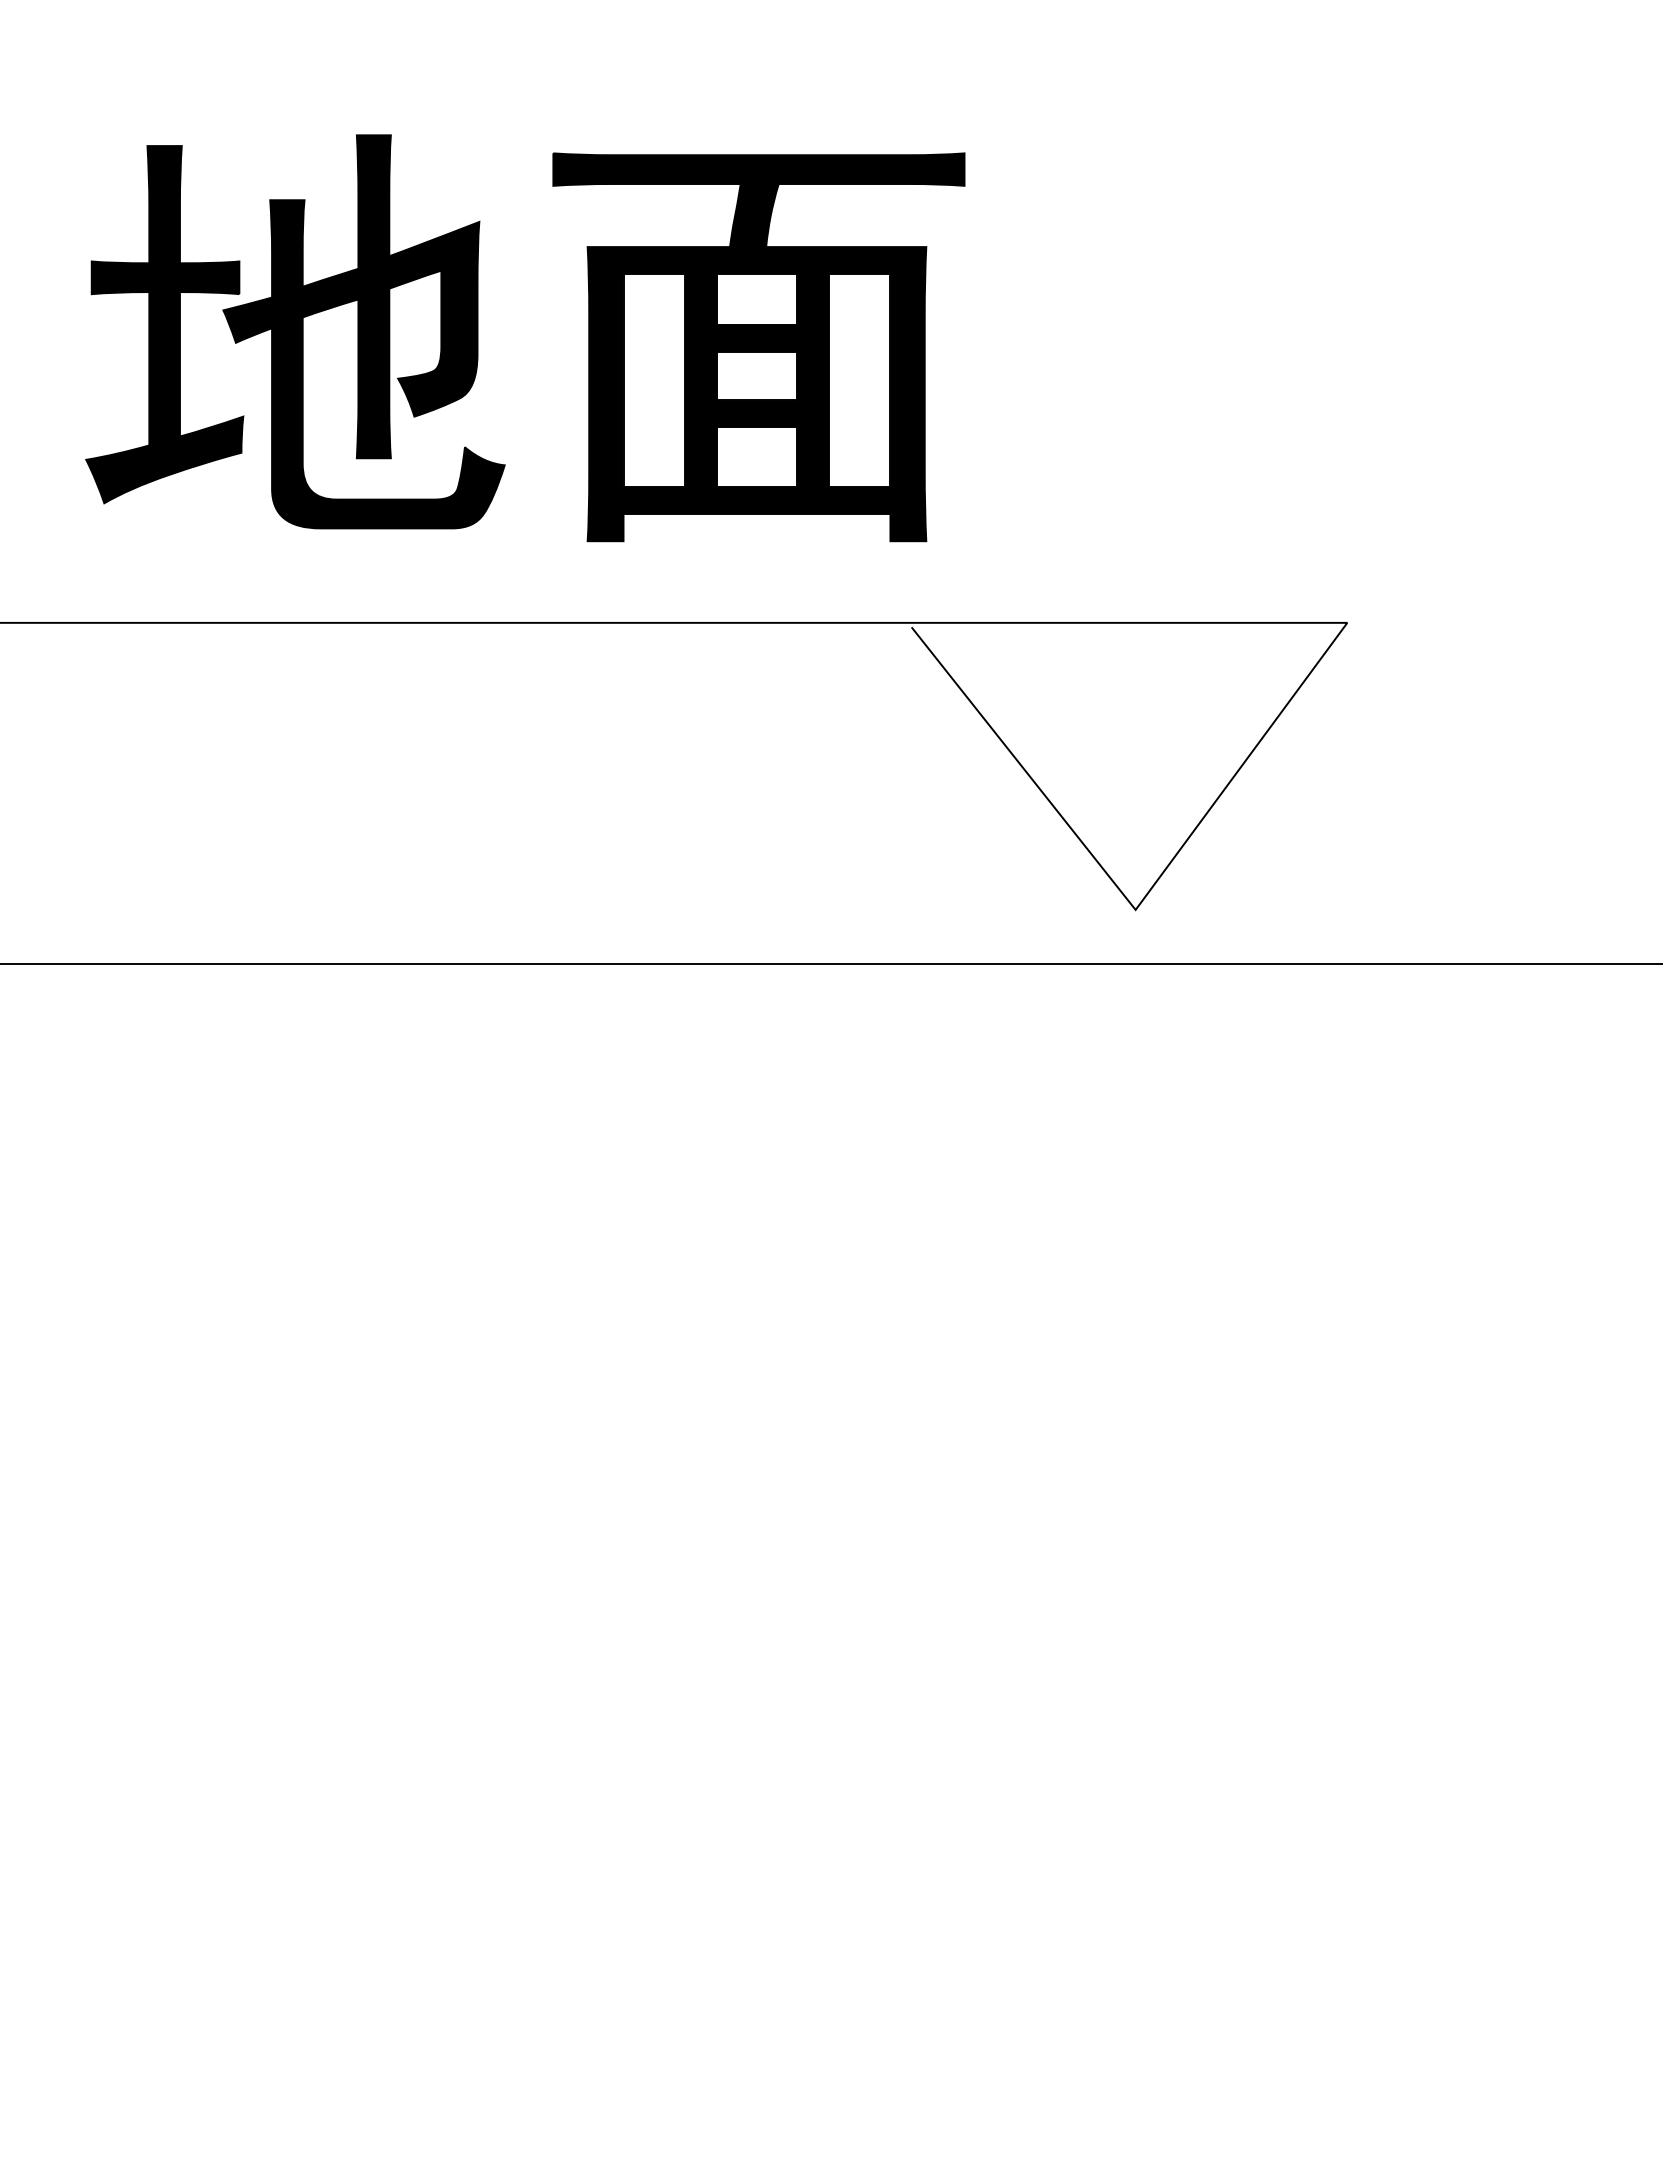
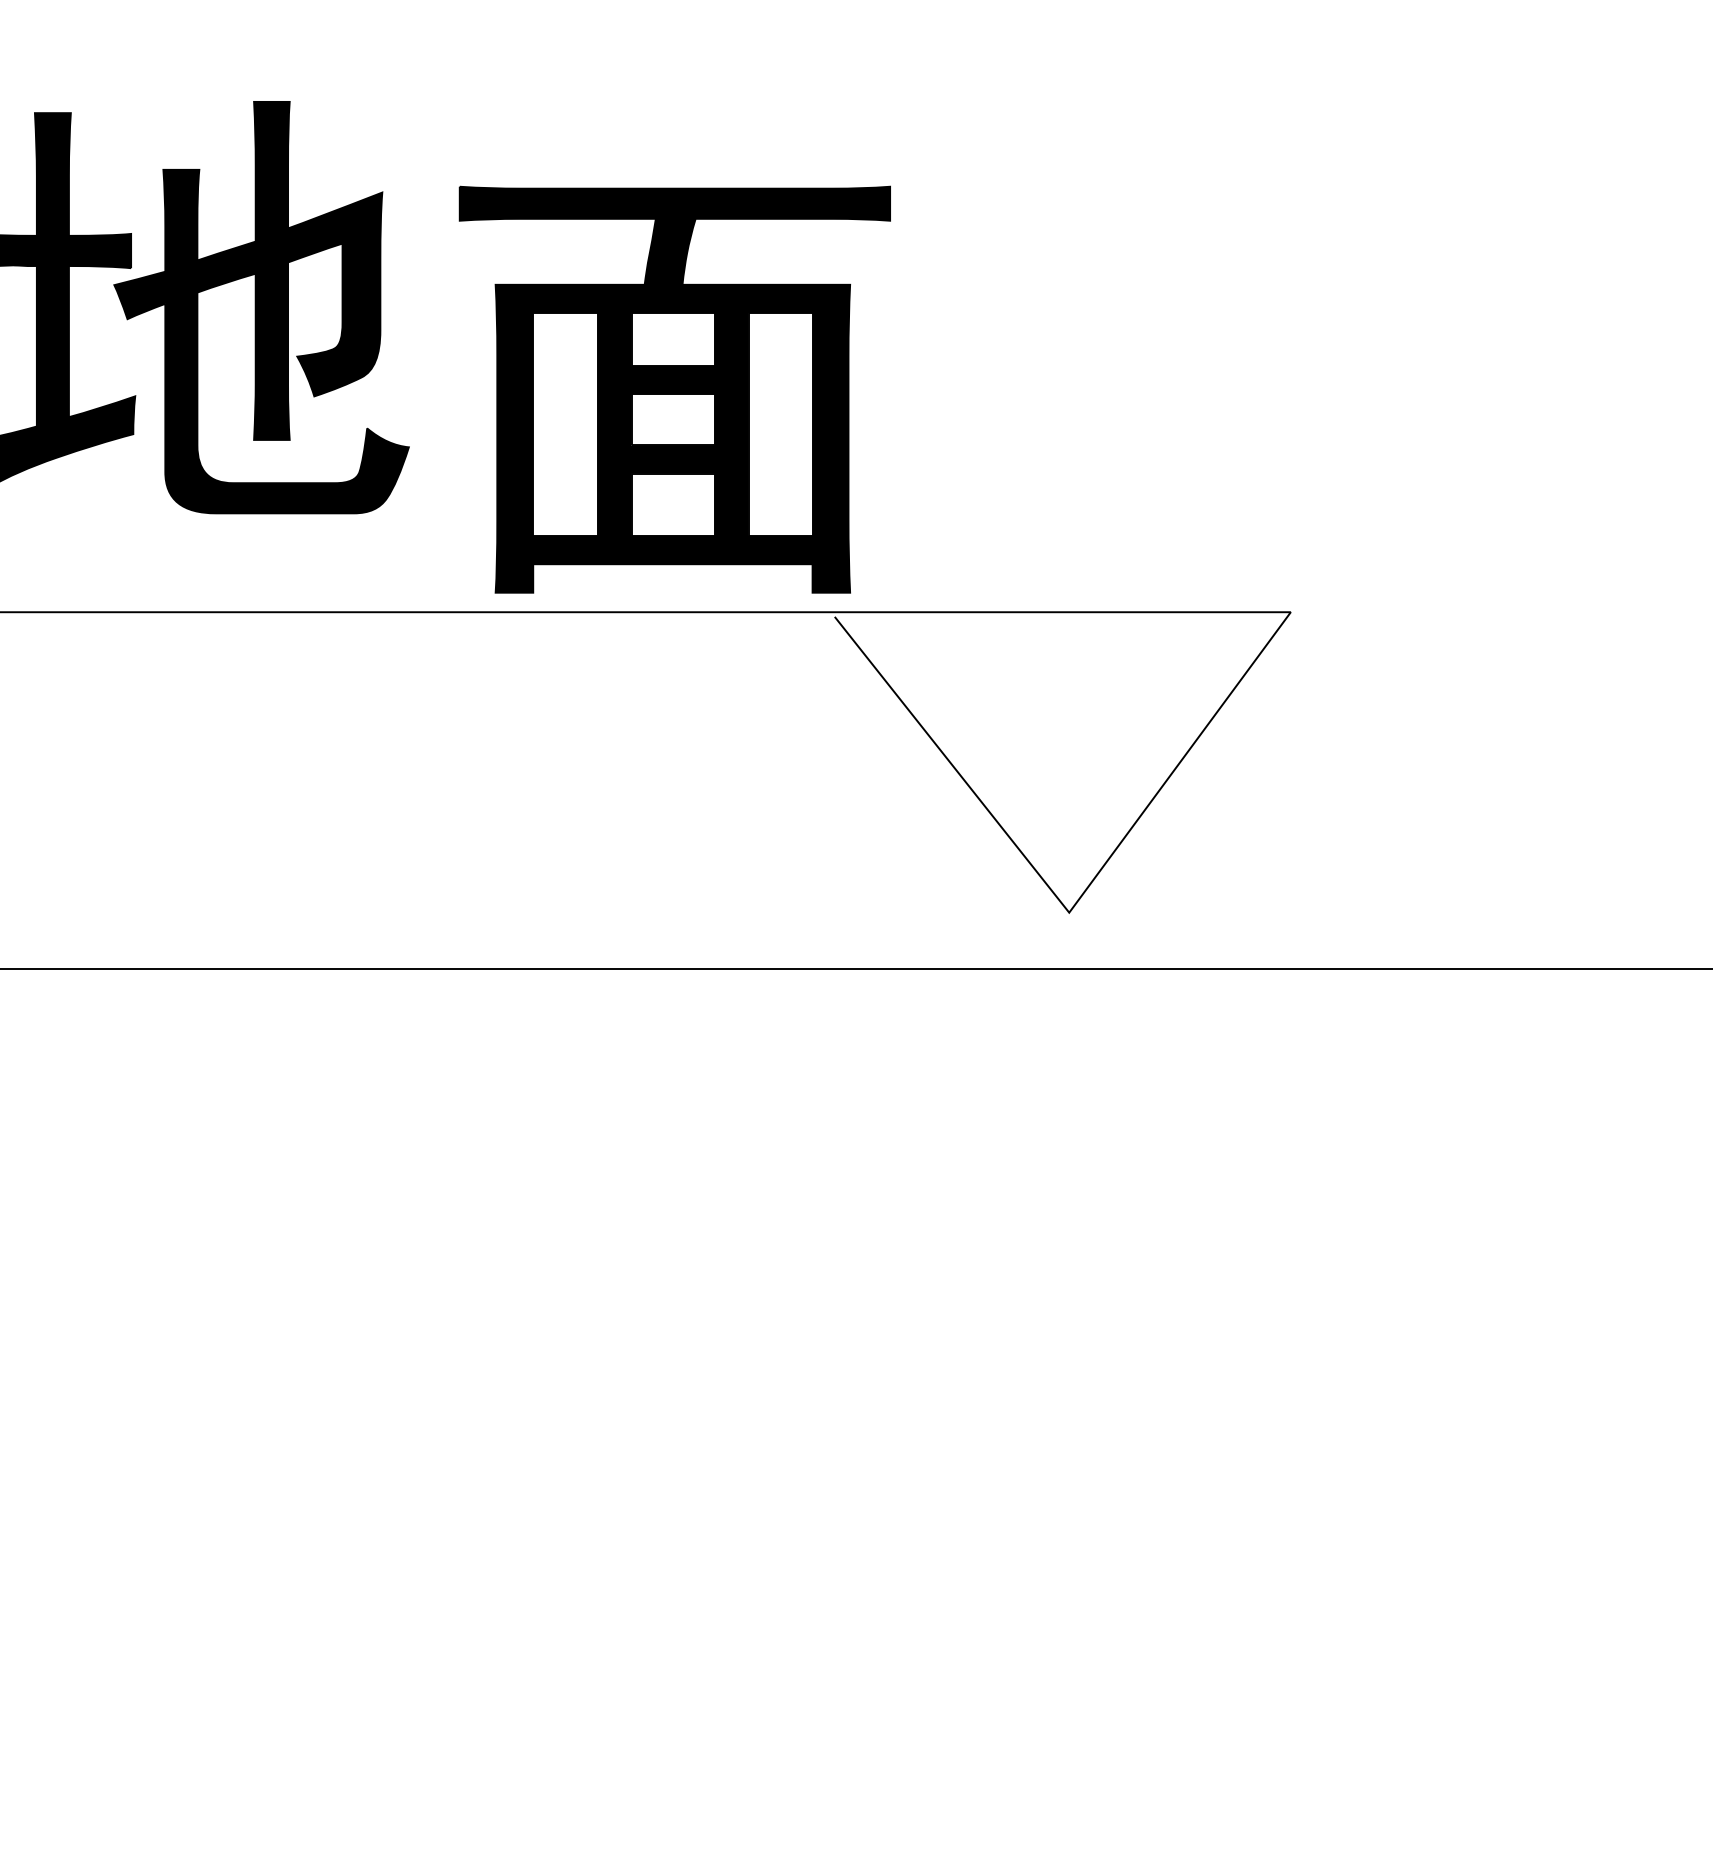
part: (758, 347) -> (674, 389), moved

